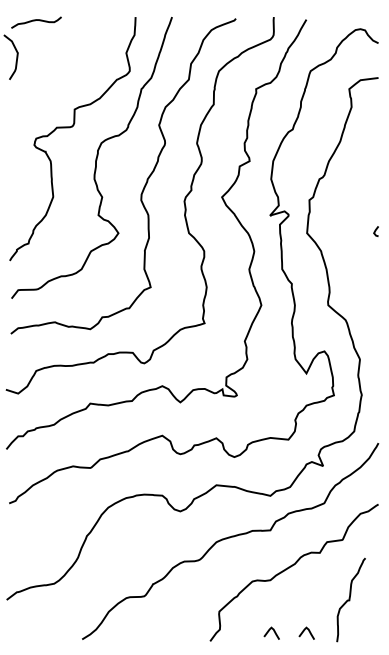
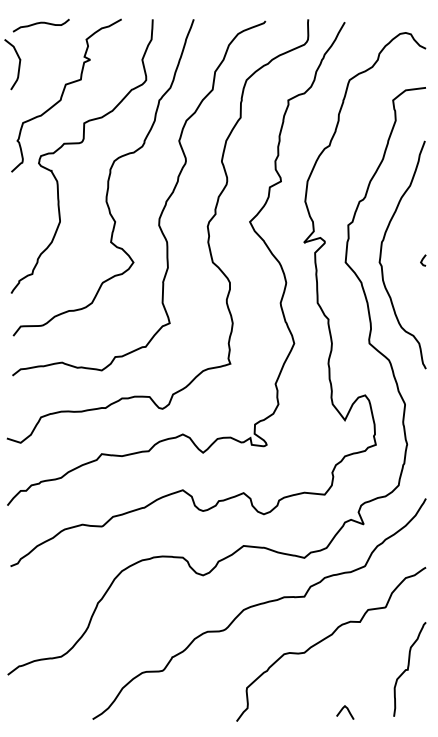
curve: (56, 83) -> (63, 94), added
curve: (339, 225) -> (382, 253), added
curve: (350, 599) -> (409, 668), moved
curve: (270, 630) -> (304, 709), removed

